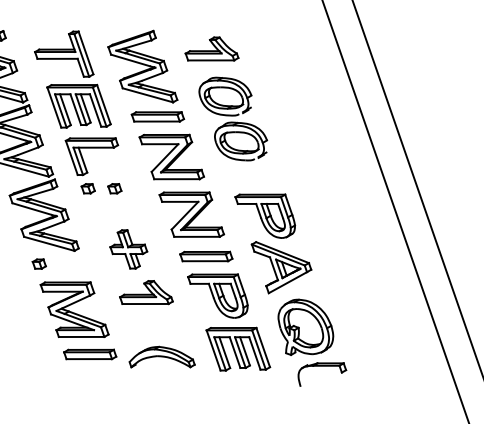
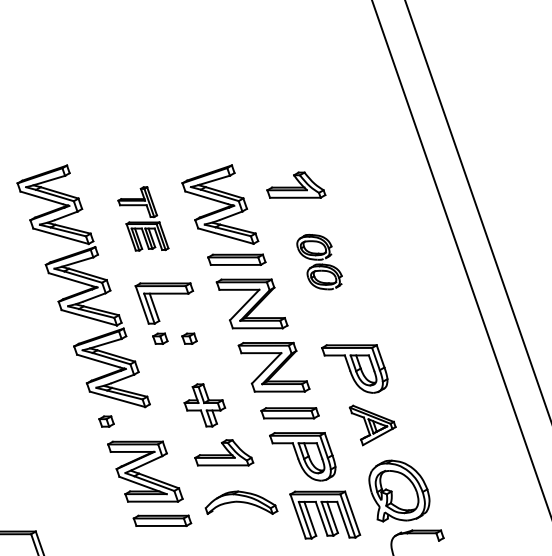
part: (72, 79) -> (143, 218), size x0.6
part: (233, 118) -> (319, 261), size x0.6
part: (281, 267) -> (372, 425), size x0.7
part: (162, 356) -> (241, 502), moved

